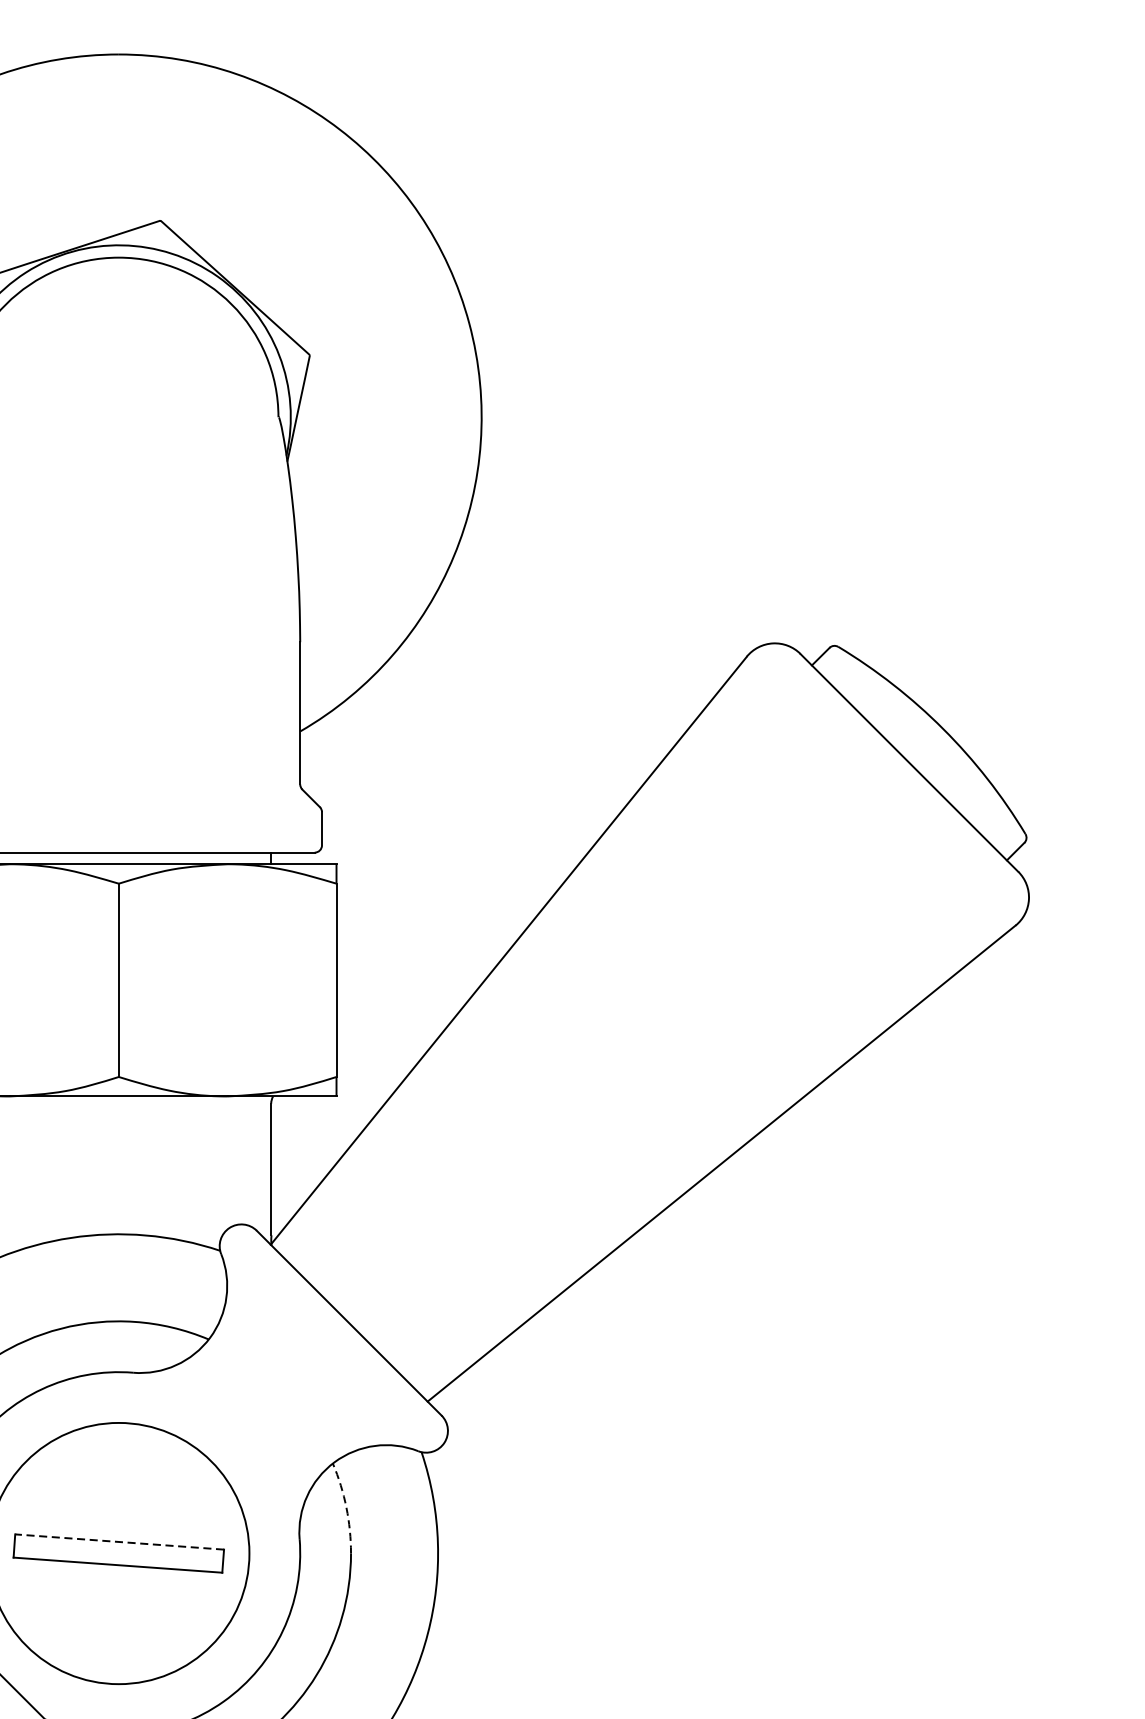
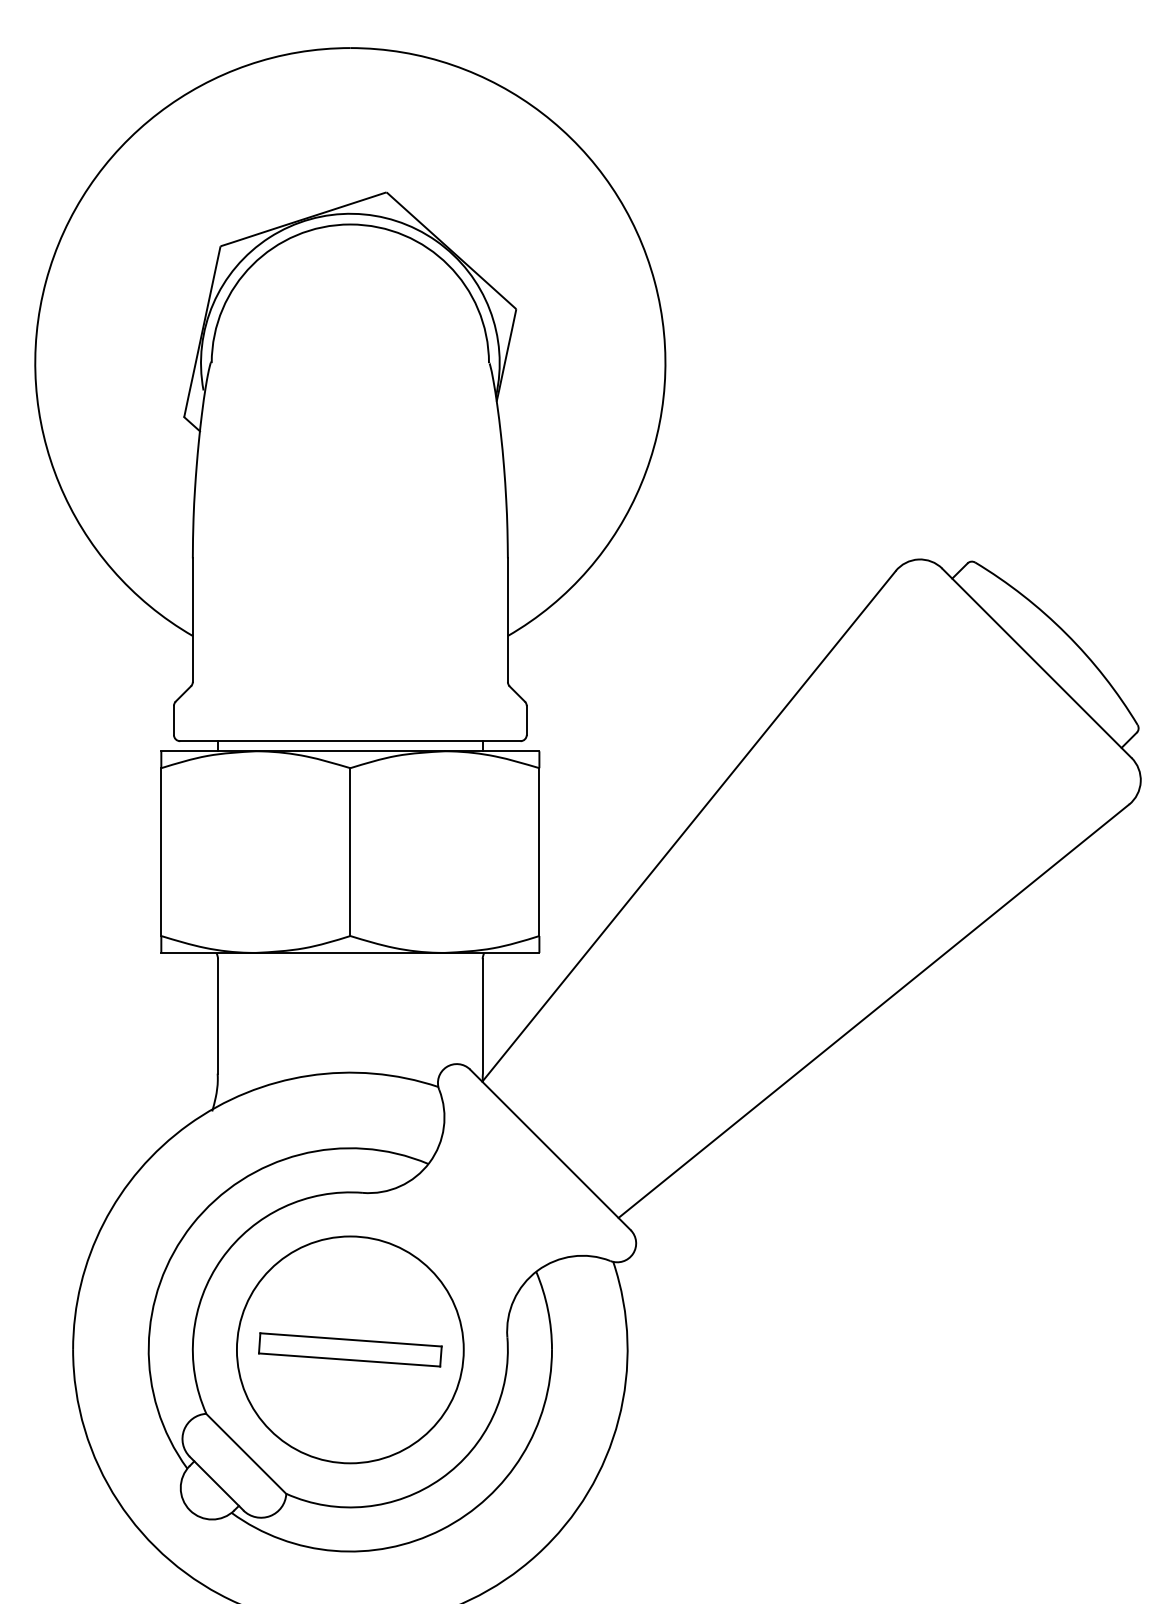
arc: (346, 1508) -> (548, 1310), dashed -> solid
line: (120, 1541) -> (351, 1339), dashed -> solid

